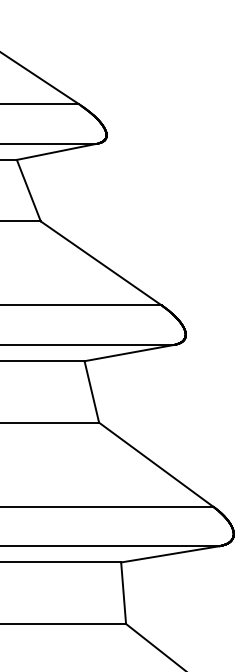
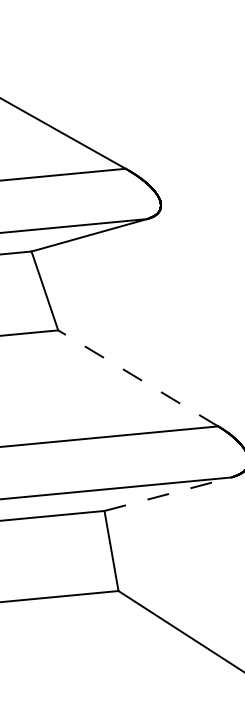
line: (156, 464) -> (138, 378), solid -> dashed
line: (170, 554) -> (168, 494), solid -> dashed

